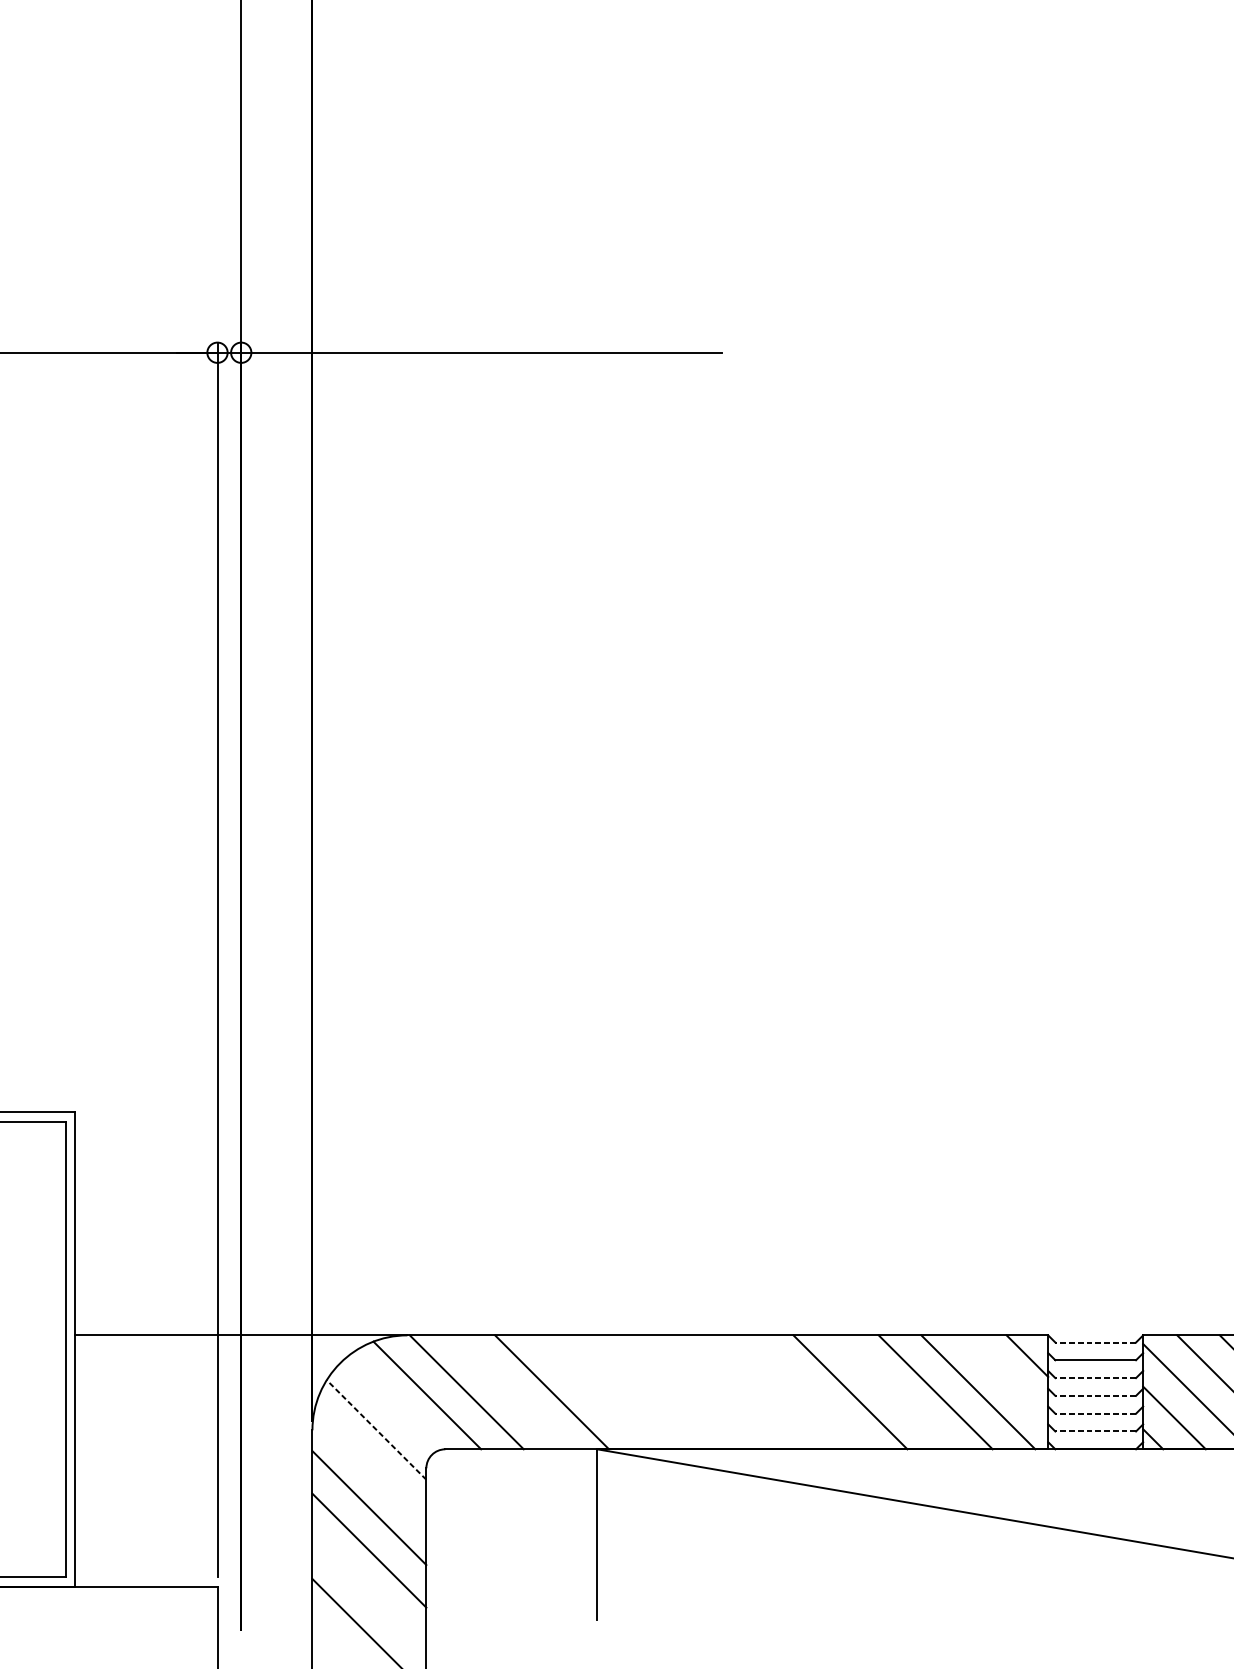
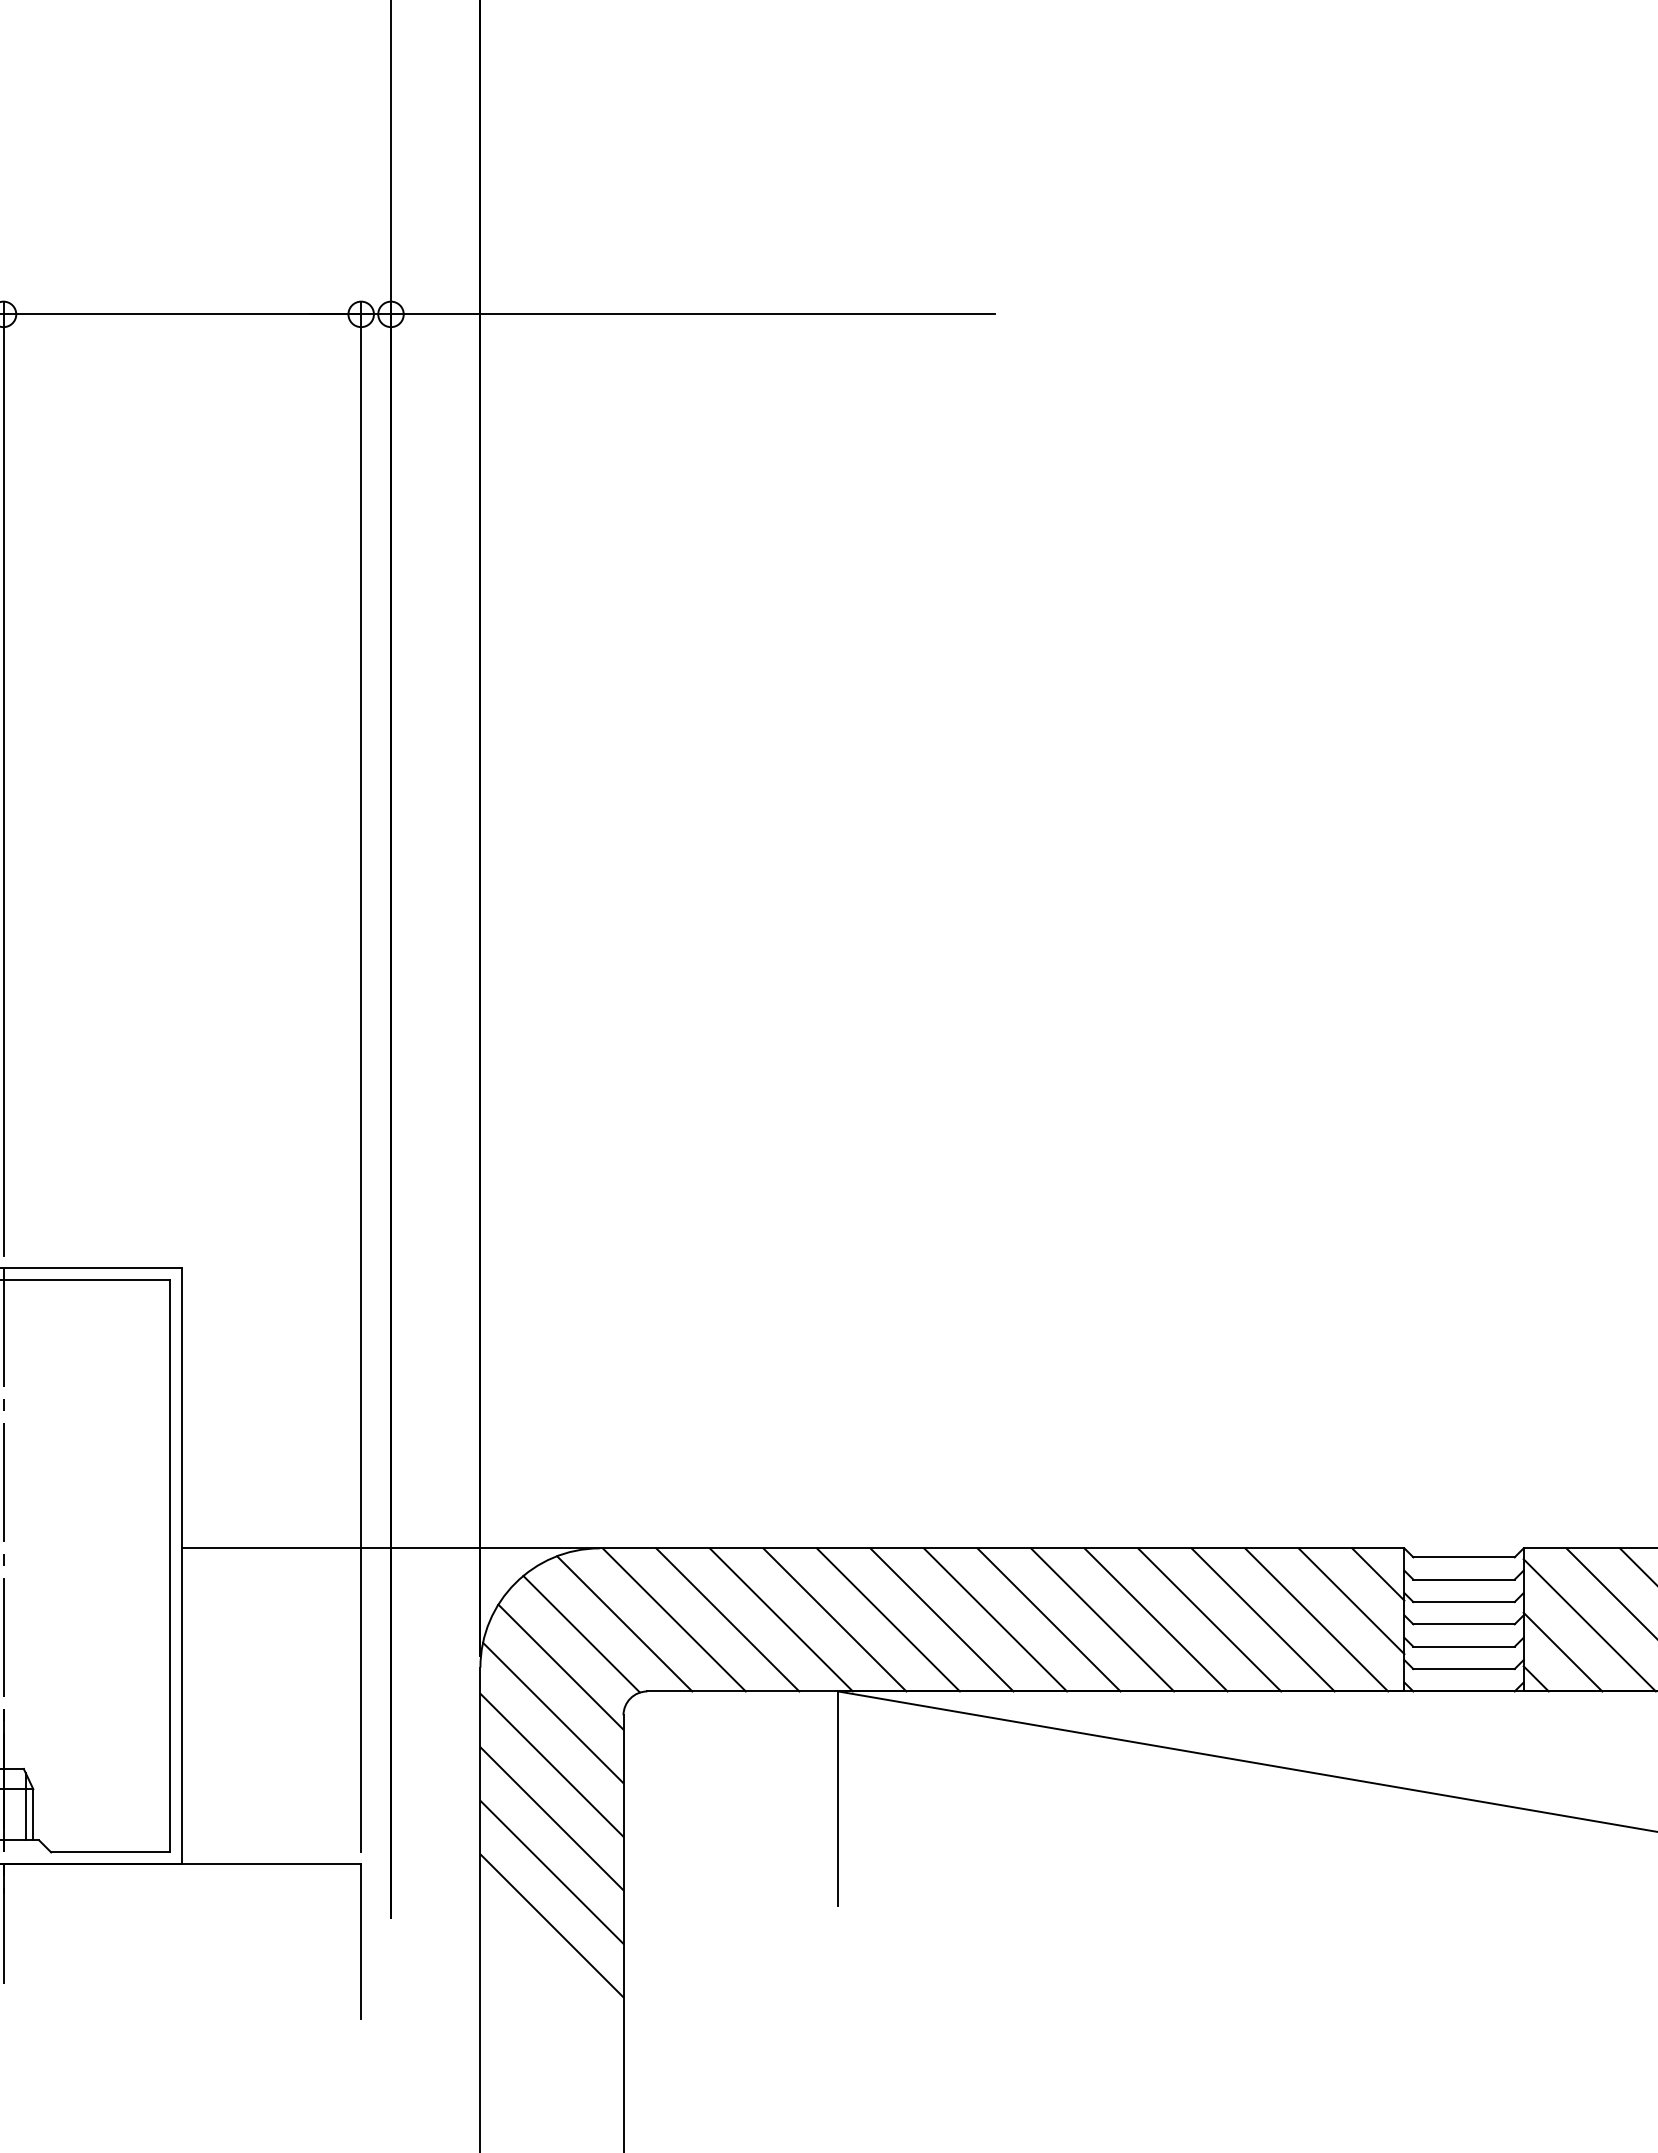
line: (1096, 1342) -> (1464, 1557), dashed -> solid
line: (1006, 1377) -> (1351, 1601), added
line: (1096, 1378) -> (1464, 1602), dashed -> solid
line: (509, 1392) -> (727, 1619), added
line: (594, 1392) -> (834, 1619), added
line: (636, 1392) -> (887, 1619), added
line: (679, 1392) -> (941, 1619), added
line: (722, 1392) -> (995, 1619), added
line: (764, 1392) -> (1048, 1619), added
line: (807, 1392) -> (1102, 1619), added
line: (893, 1392) -> (1209, 1619), added
line: (1096, 1395) -> (1464, 1624), dashed -> solid
line: (392, 1403) -> (581, 1633), added
line: (1096, 1413) -> (1464, 1646), dashed -> solid
line: (376, 1429) -> (560, 1666), dashed -> solid
line: (1096, 1431) -> (1464, 1669), dashed -> solid
line: (370, 1466) -> (553, 1712), added
line: (369, 1592) -> (551, 1871), added

